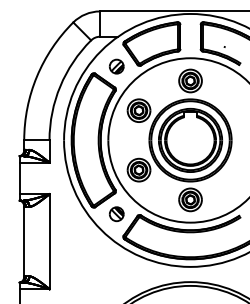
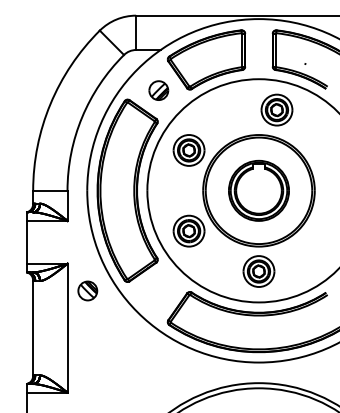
part: (190, 80) -> (276, 109), moved
part: (190, 140) -> (258, 190), size x0.7
part: (116, 213) -> (87, 290), moved

